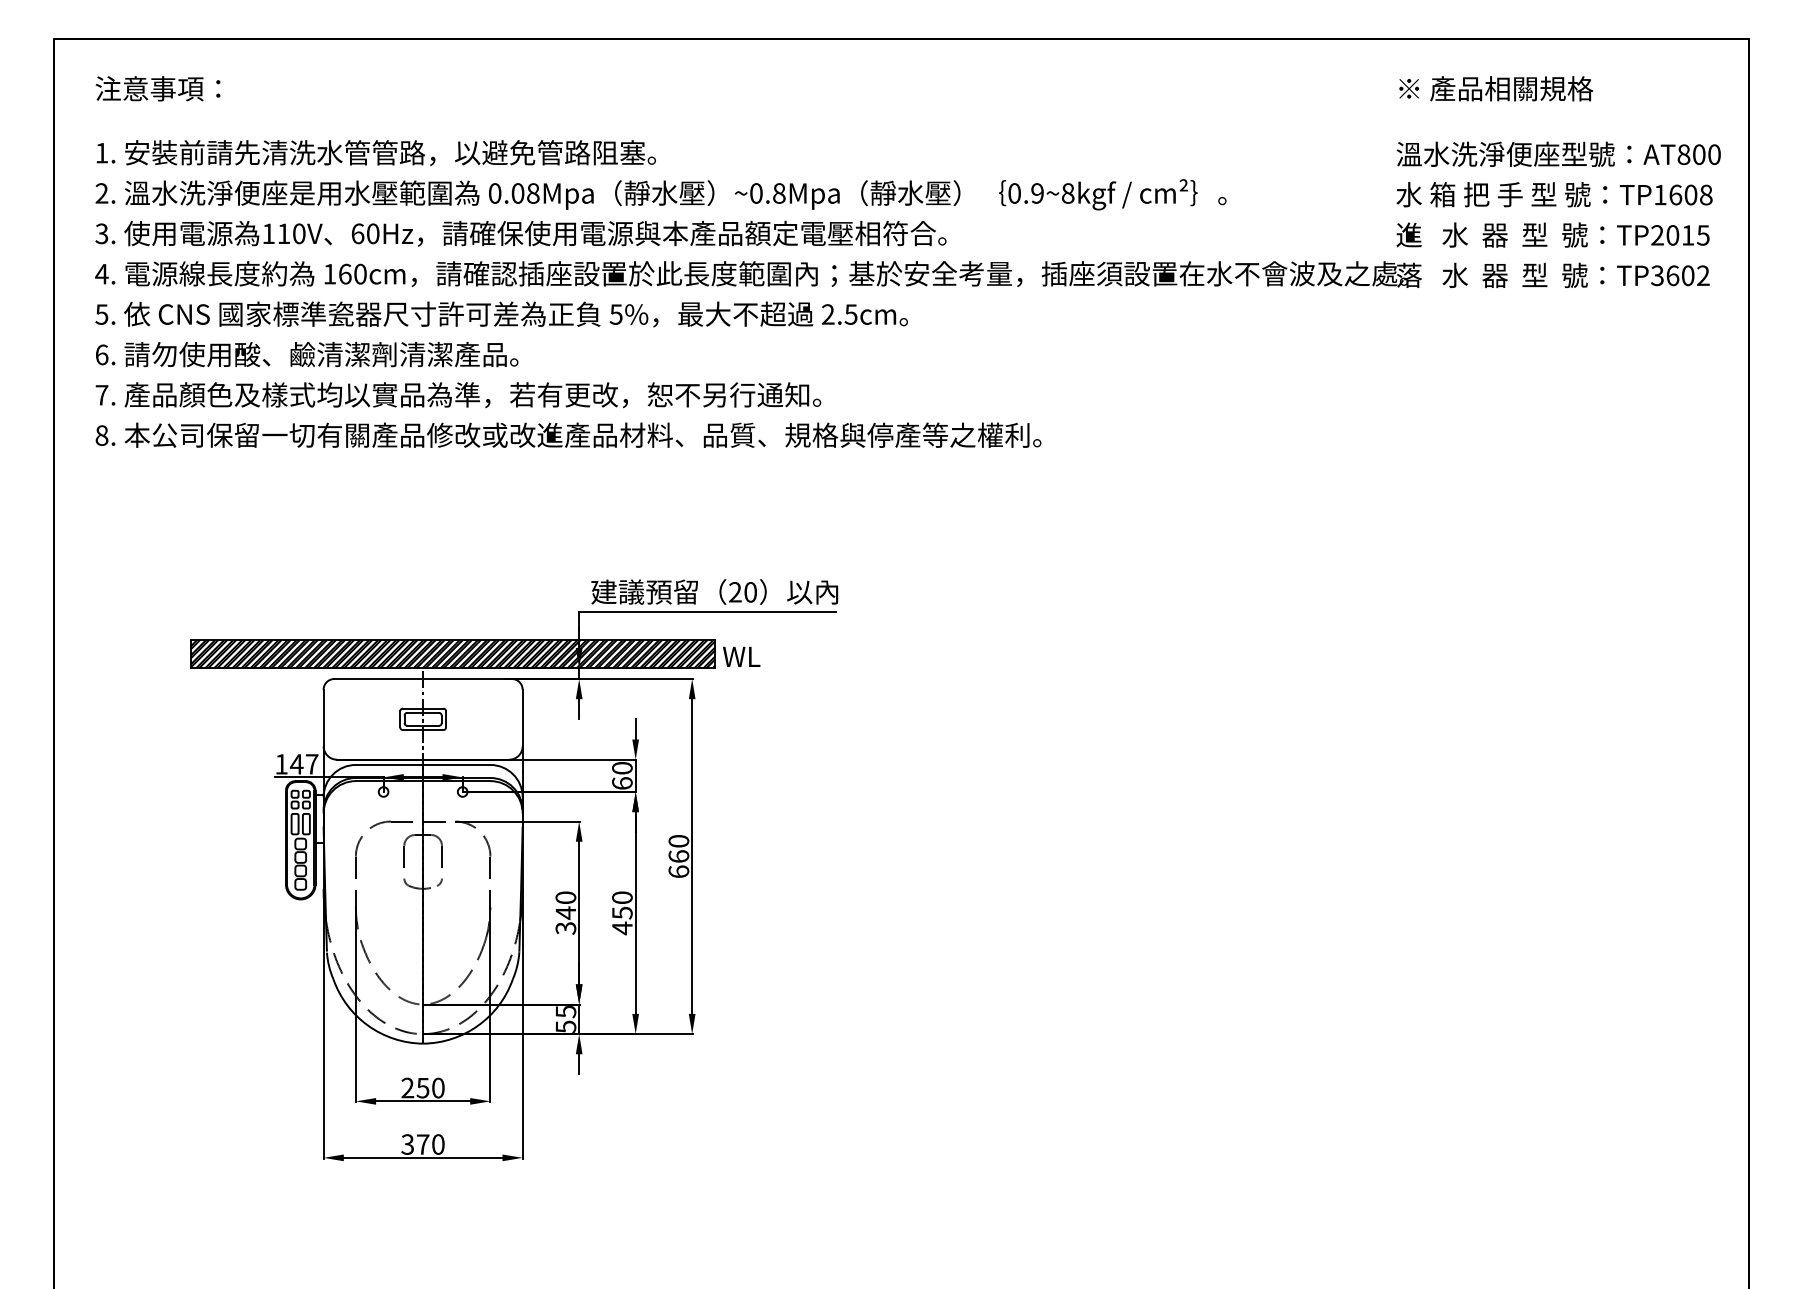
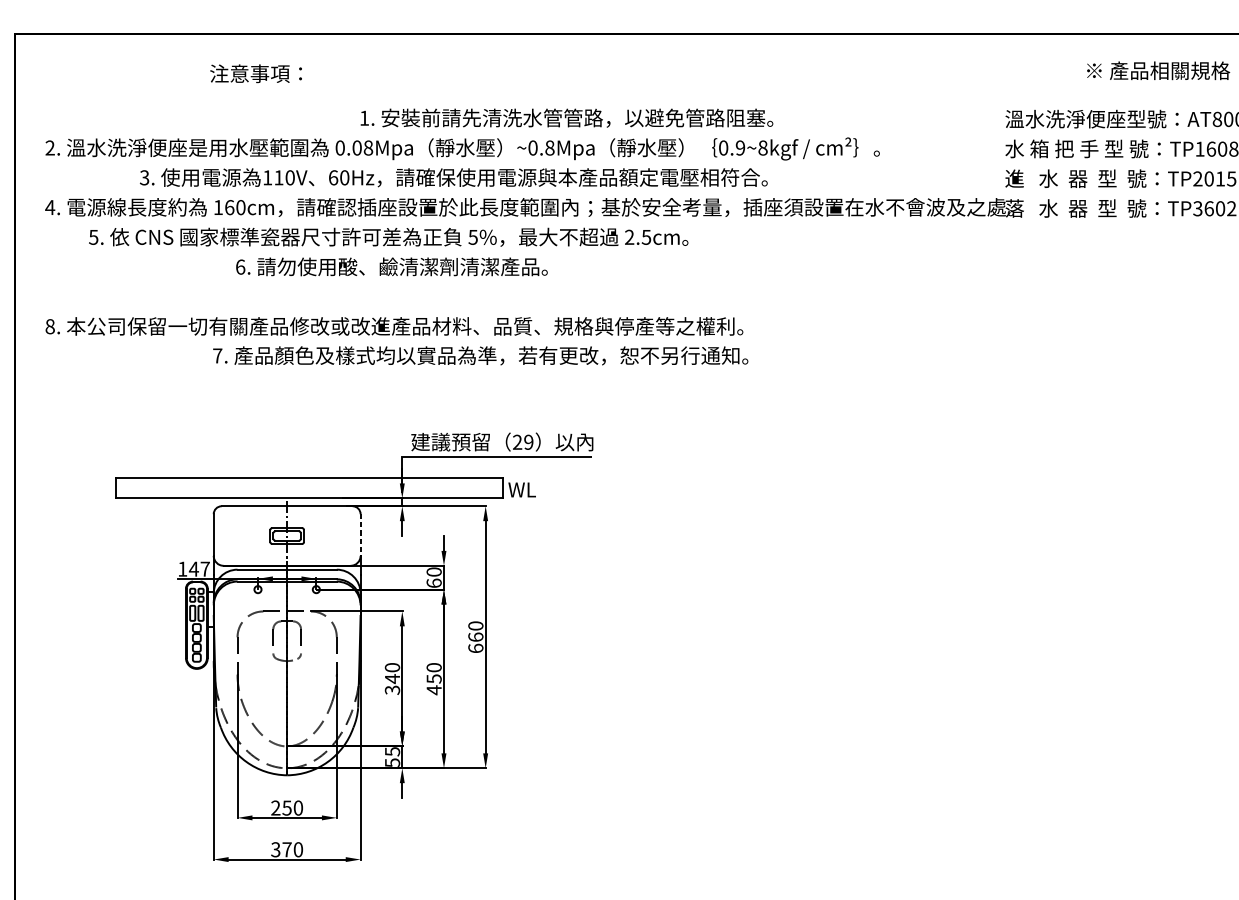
text: (157, 88) -> (255, 73), moved
text: (1496, 88) -> (1158, 70), moved
text: (375, 152) -> (566, 117), moved
text: (520, 233) -> (453, 177), moved
text: (501, 314) -> (388, 237), moved
text: (307, 354) -> (392, 266), moved
text: (458, 395) -> (480, 356), moved
text: (750, 592) -> (528, 442), 20 -> 29
hatch: (453, 654) -> (309, 488), removed
line: (522, 718) -> (360, 535), solid -> dashed

